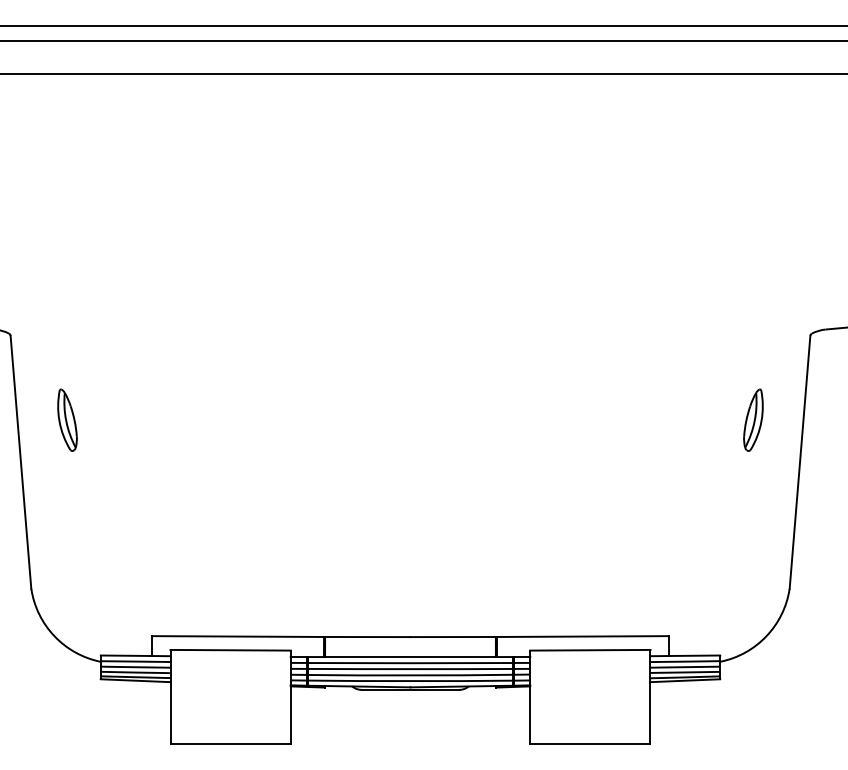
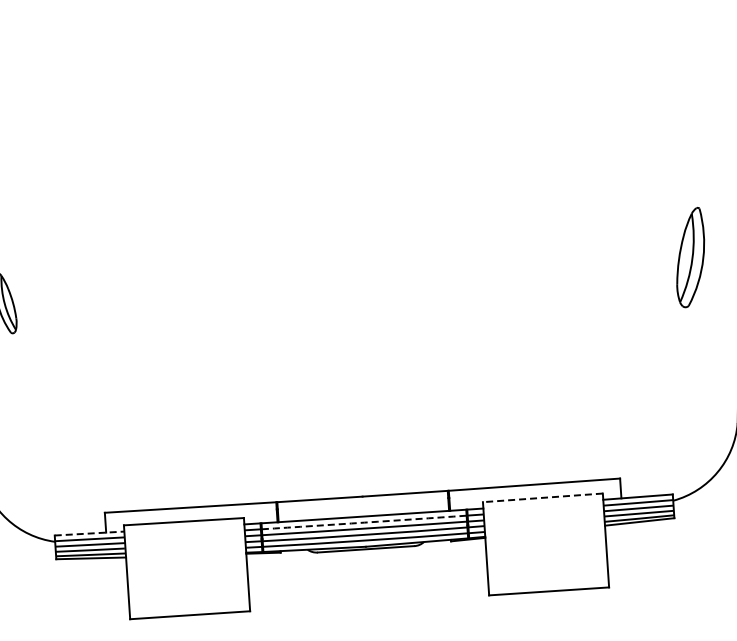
part: (753, 419) -> (690, 256), size x1.6
line: (589, 650) -> (542, 498), solid -> dashed
line: (135, 655) -> (89, 533), solid -> dashed
arc: (410, 663) -> (364, 522), solid -> dashed

